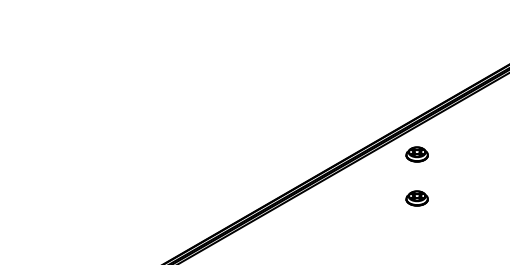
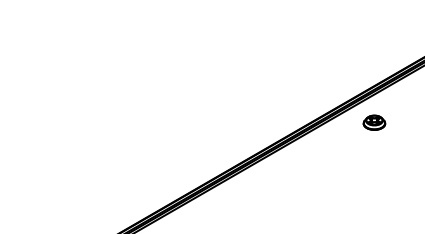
part: (416, 198) -> (373, 166), removed

